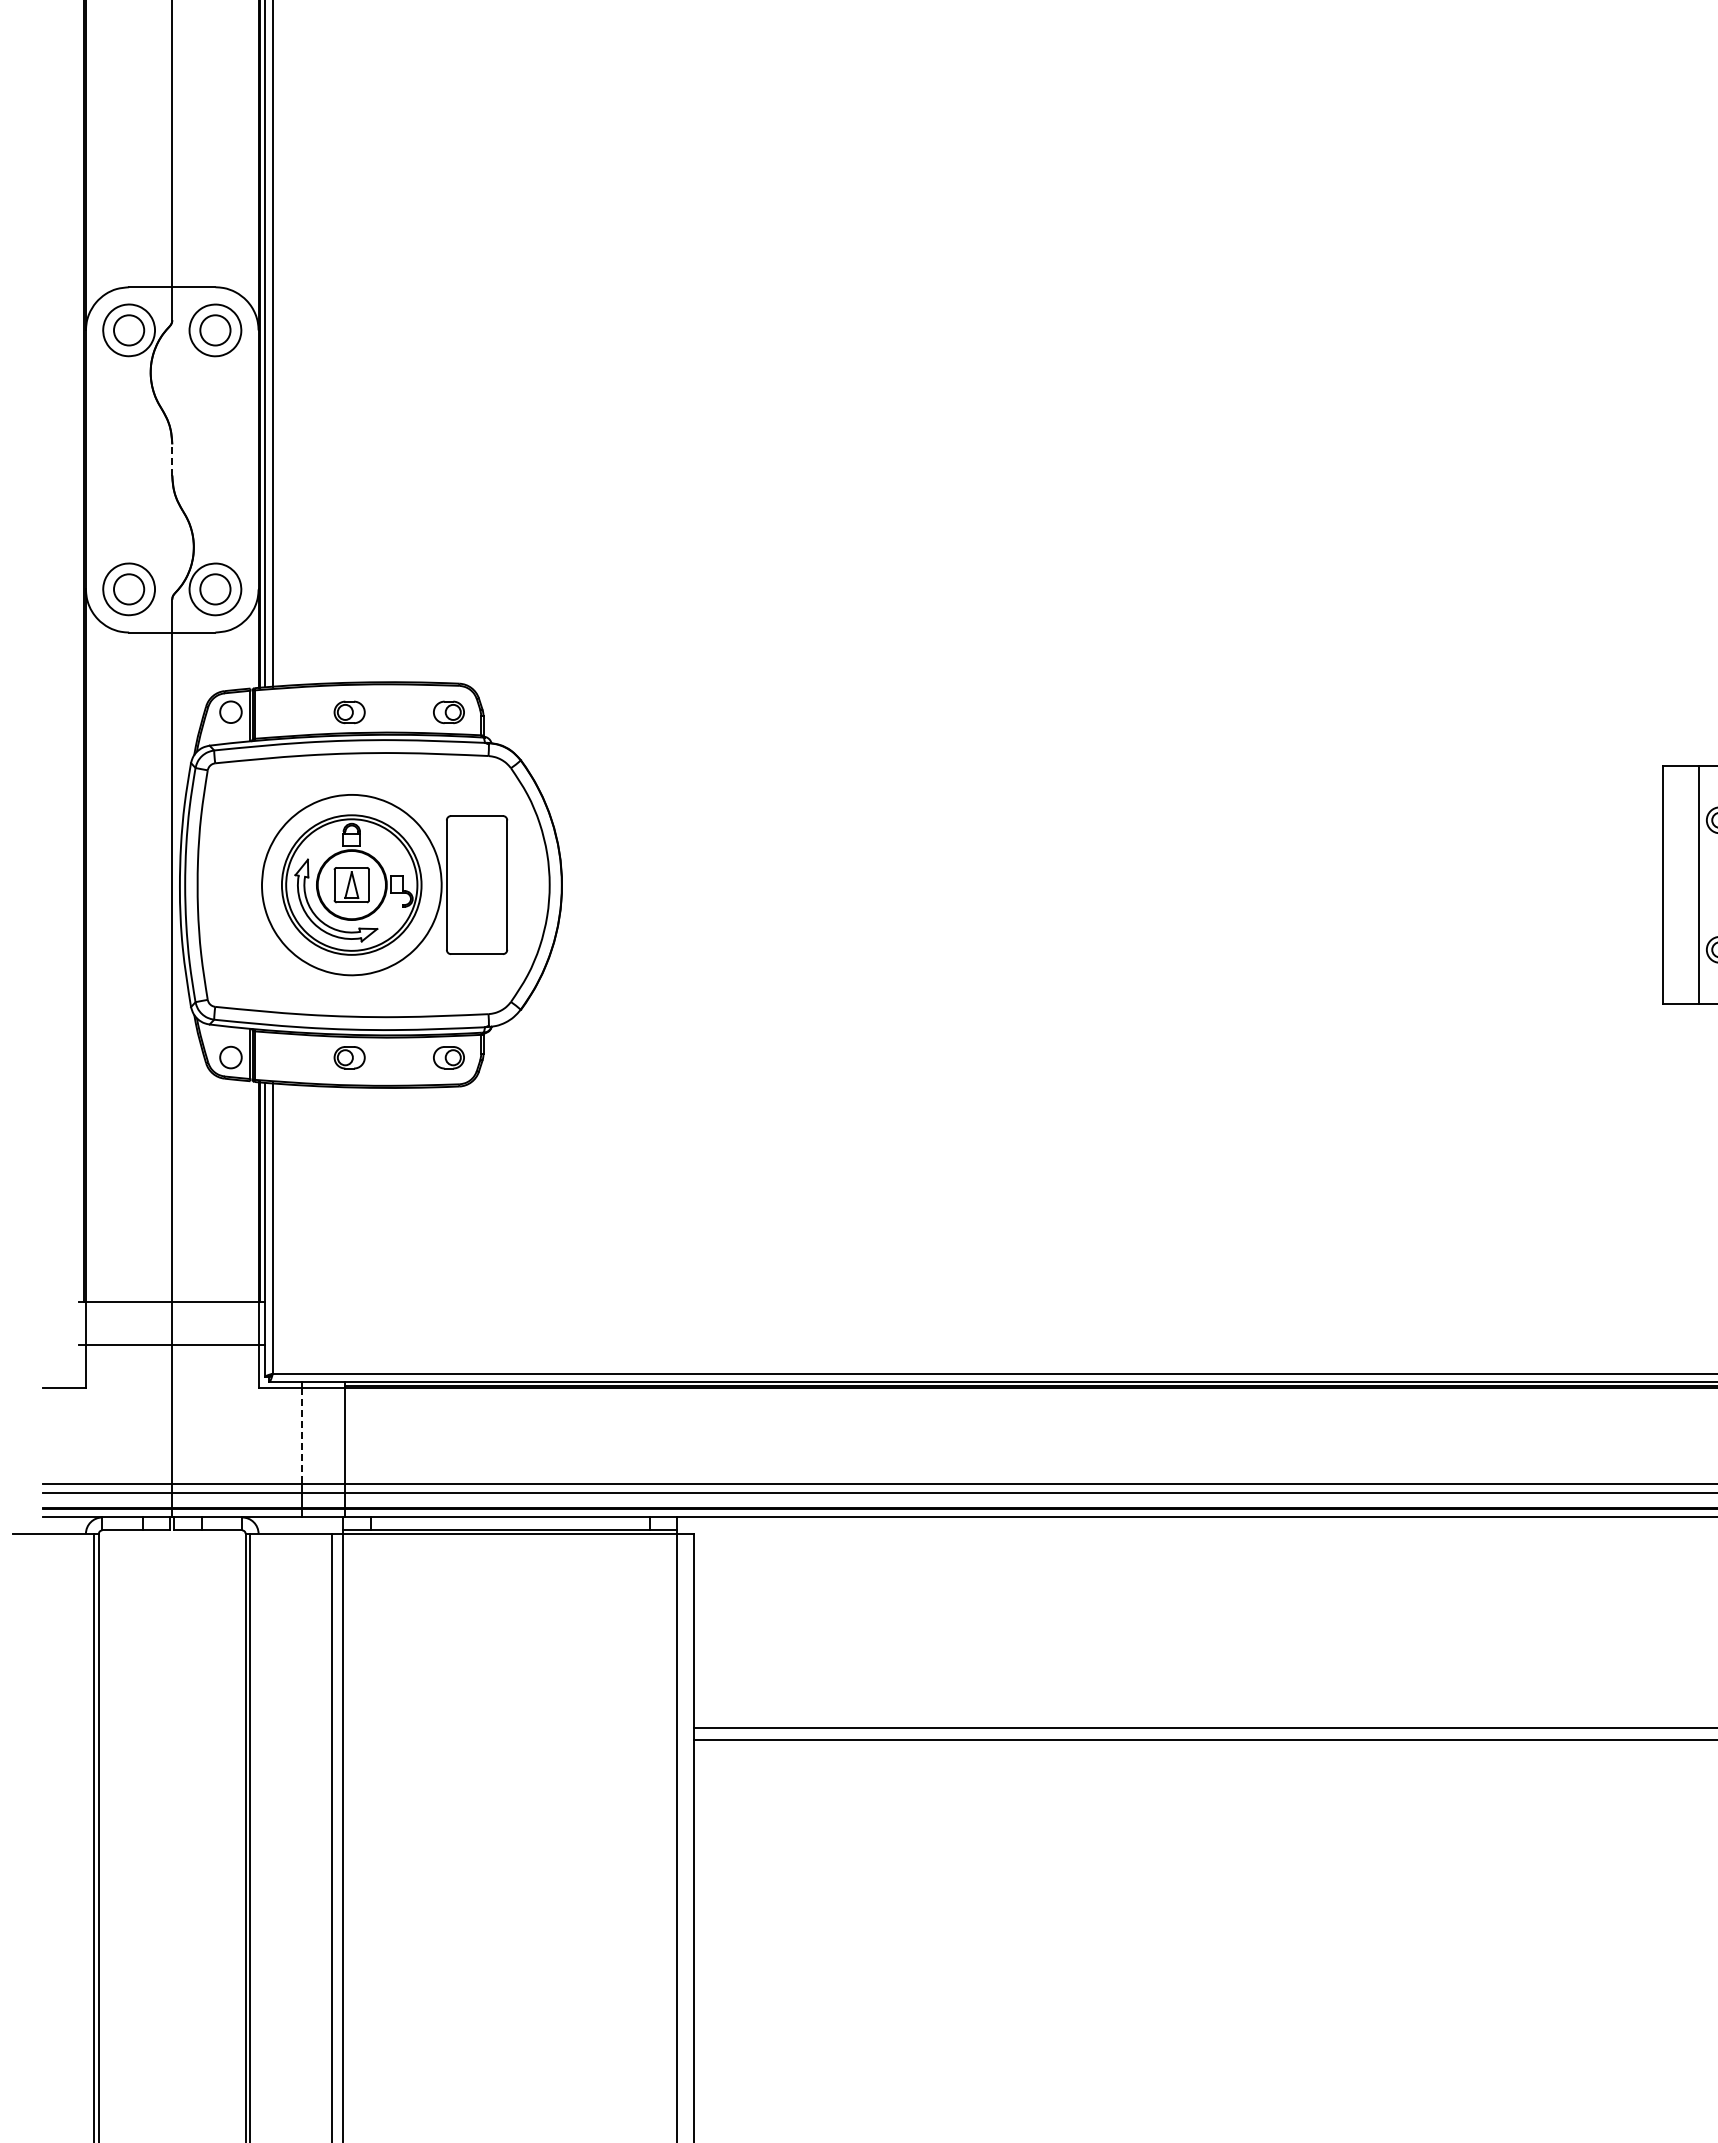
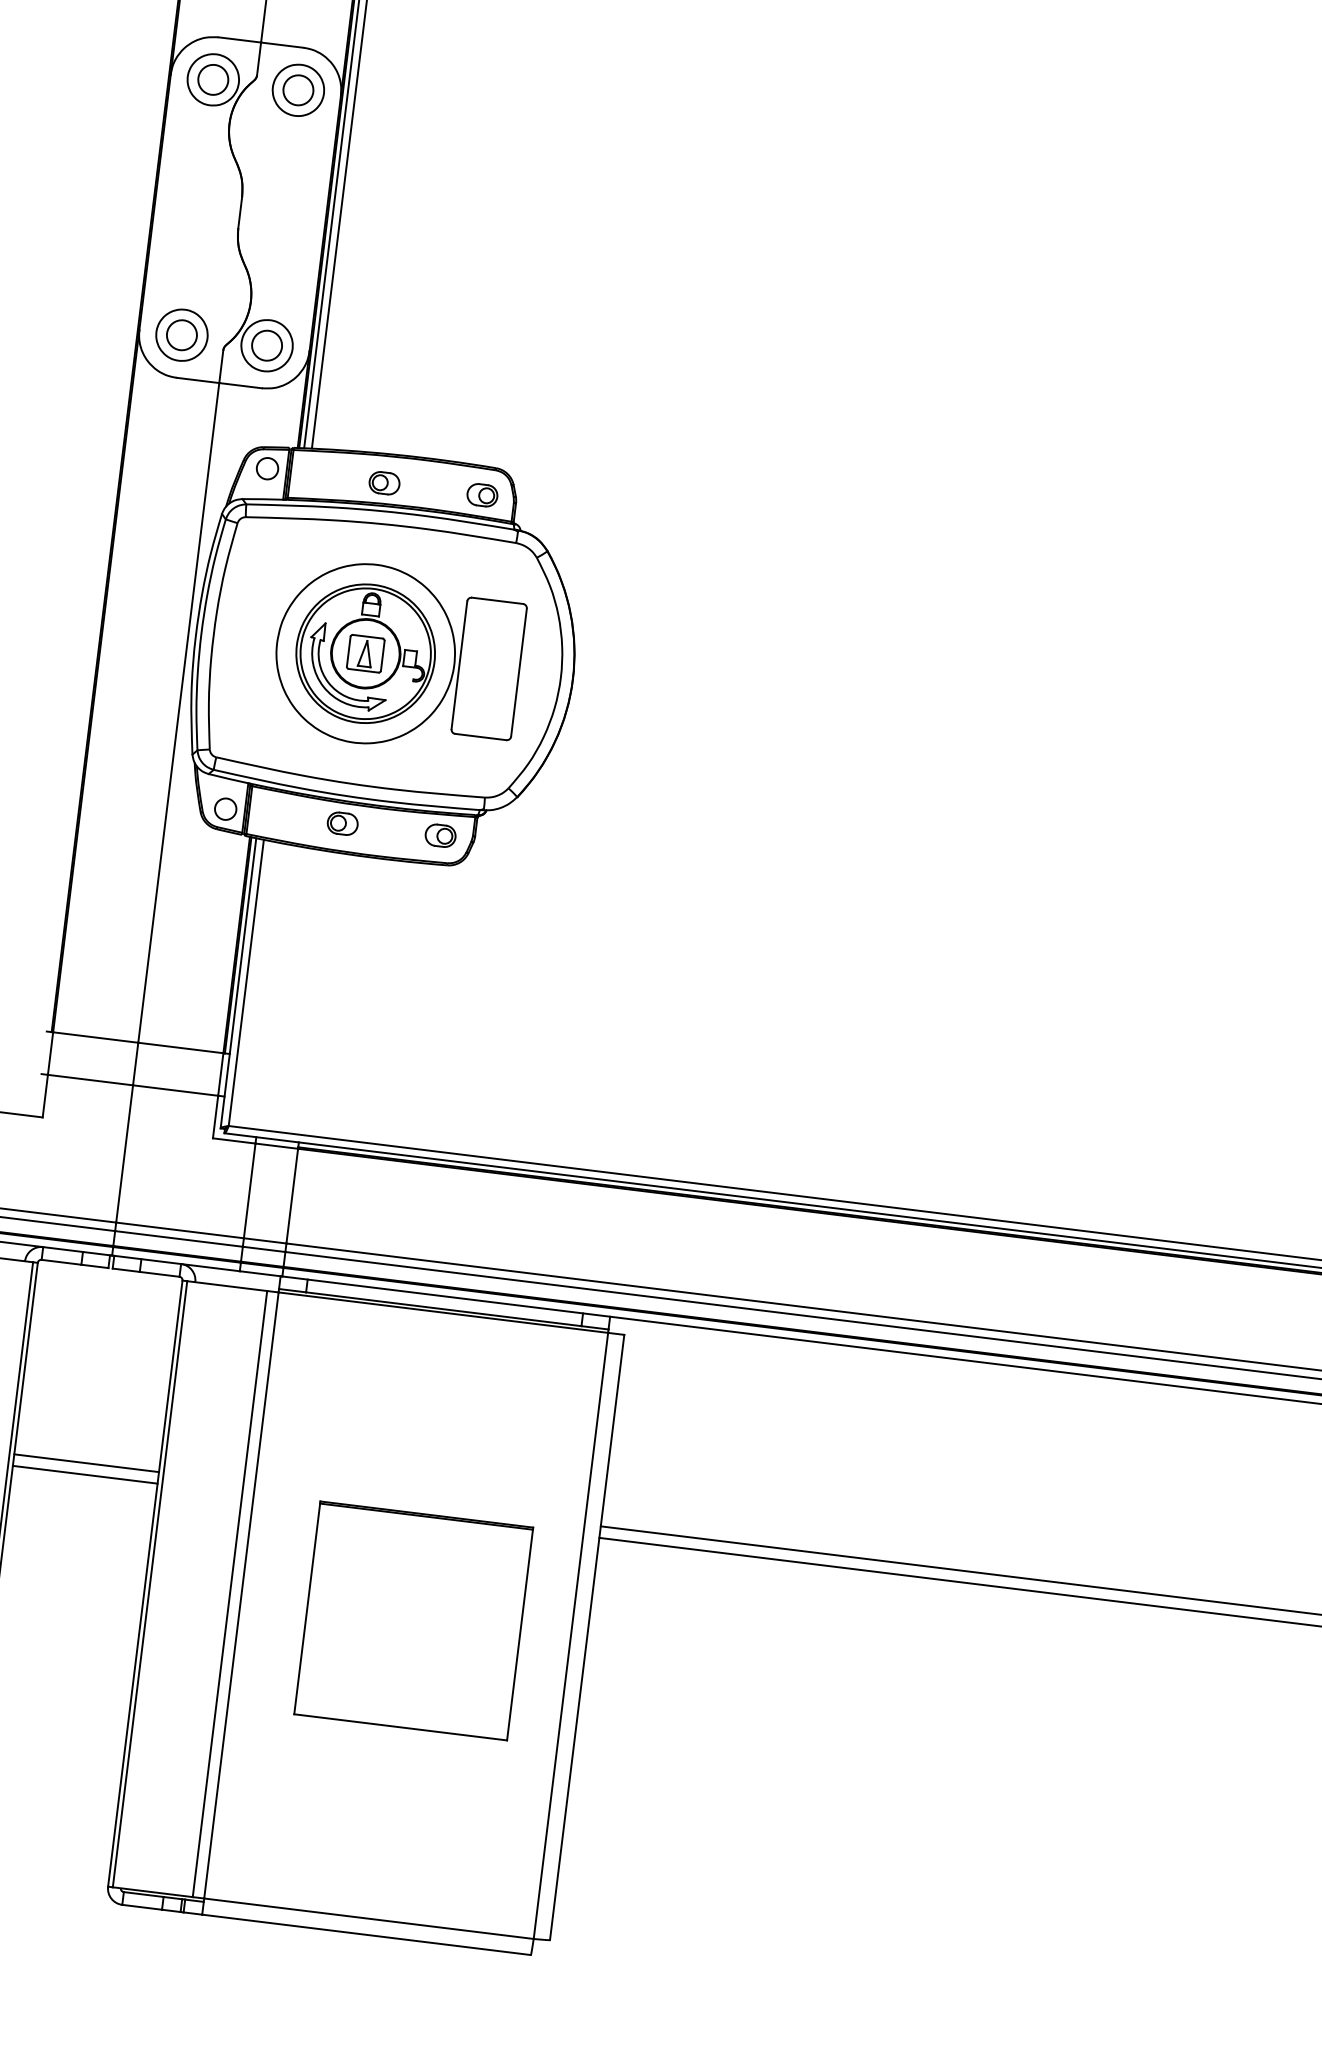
line: (172, 459) -> (240, 212), dashed -> solid
line: (301, 1436) -> (249, 1191), dashed -> solid
line: (171, 1728) -> (85, 1463), added
line: (171, 1739) -> (84, 1474), added
part: (518, 1845) -> (413, 1620), added

